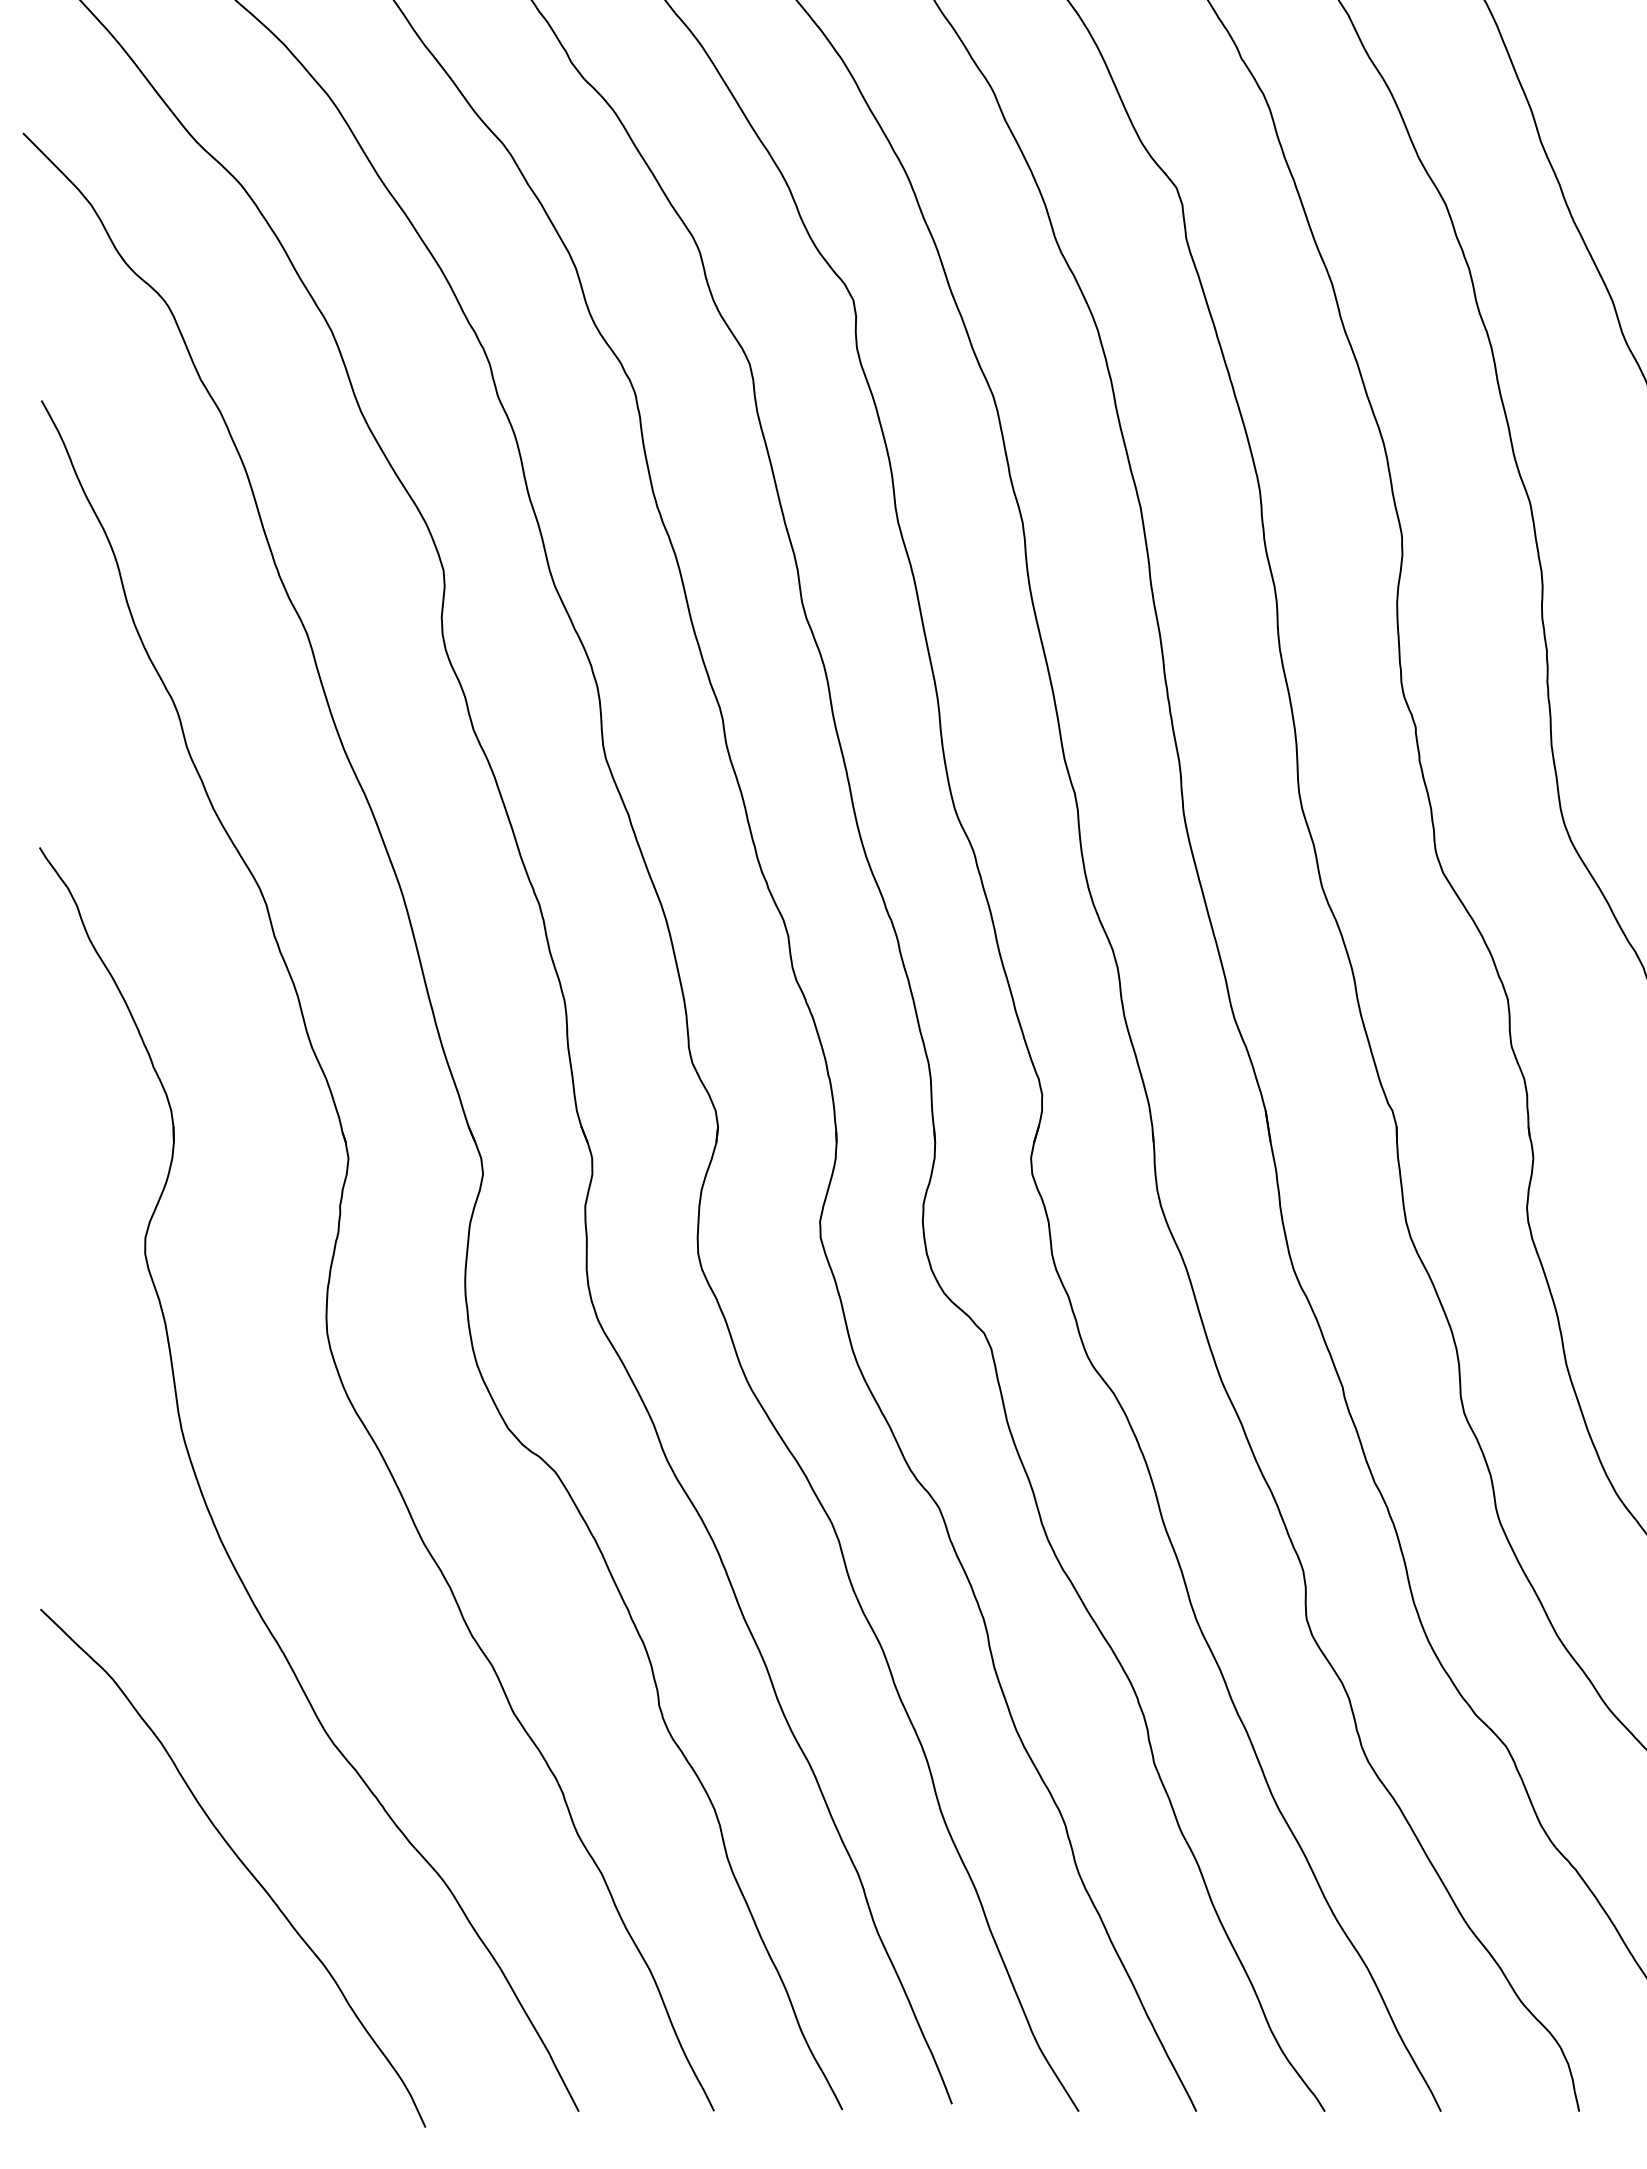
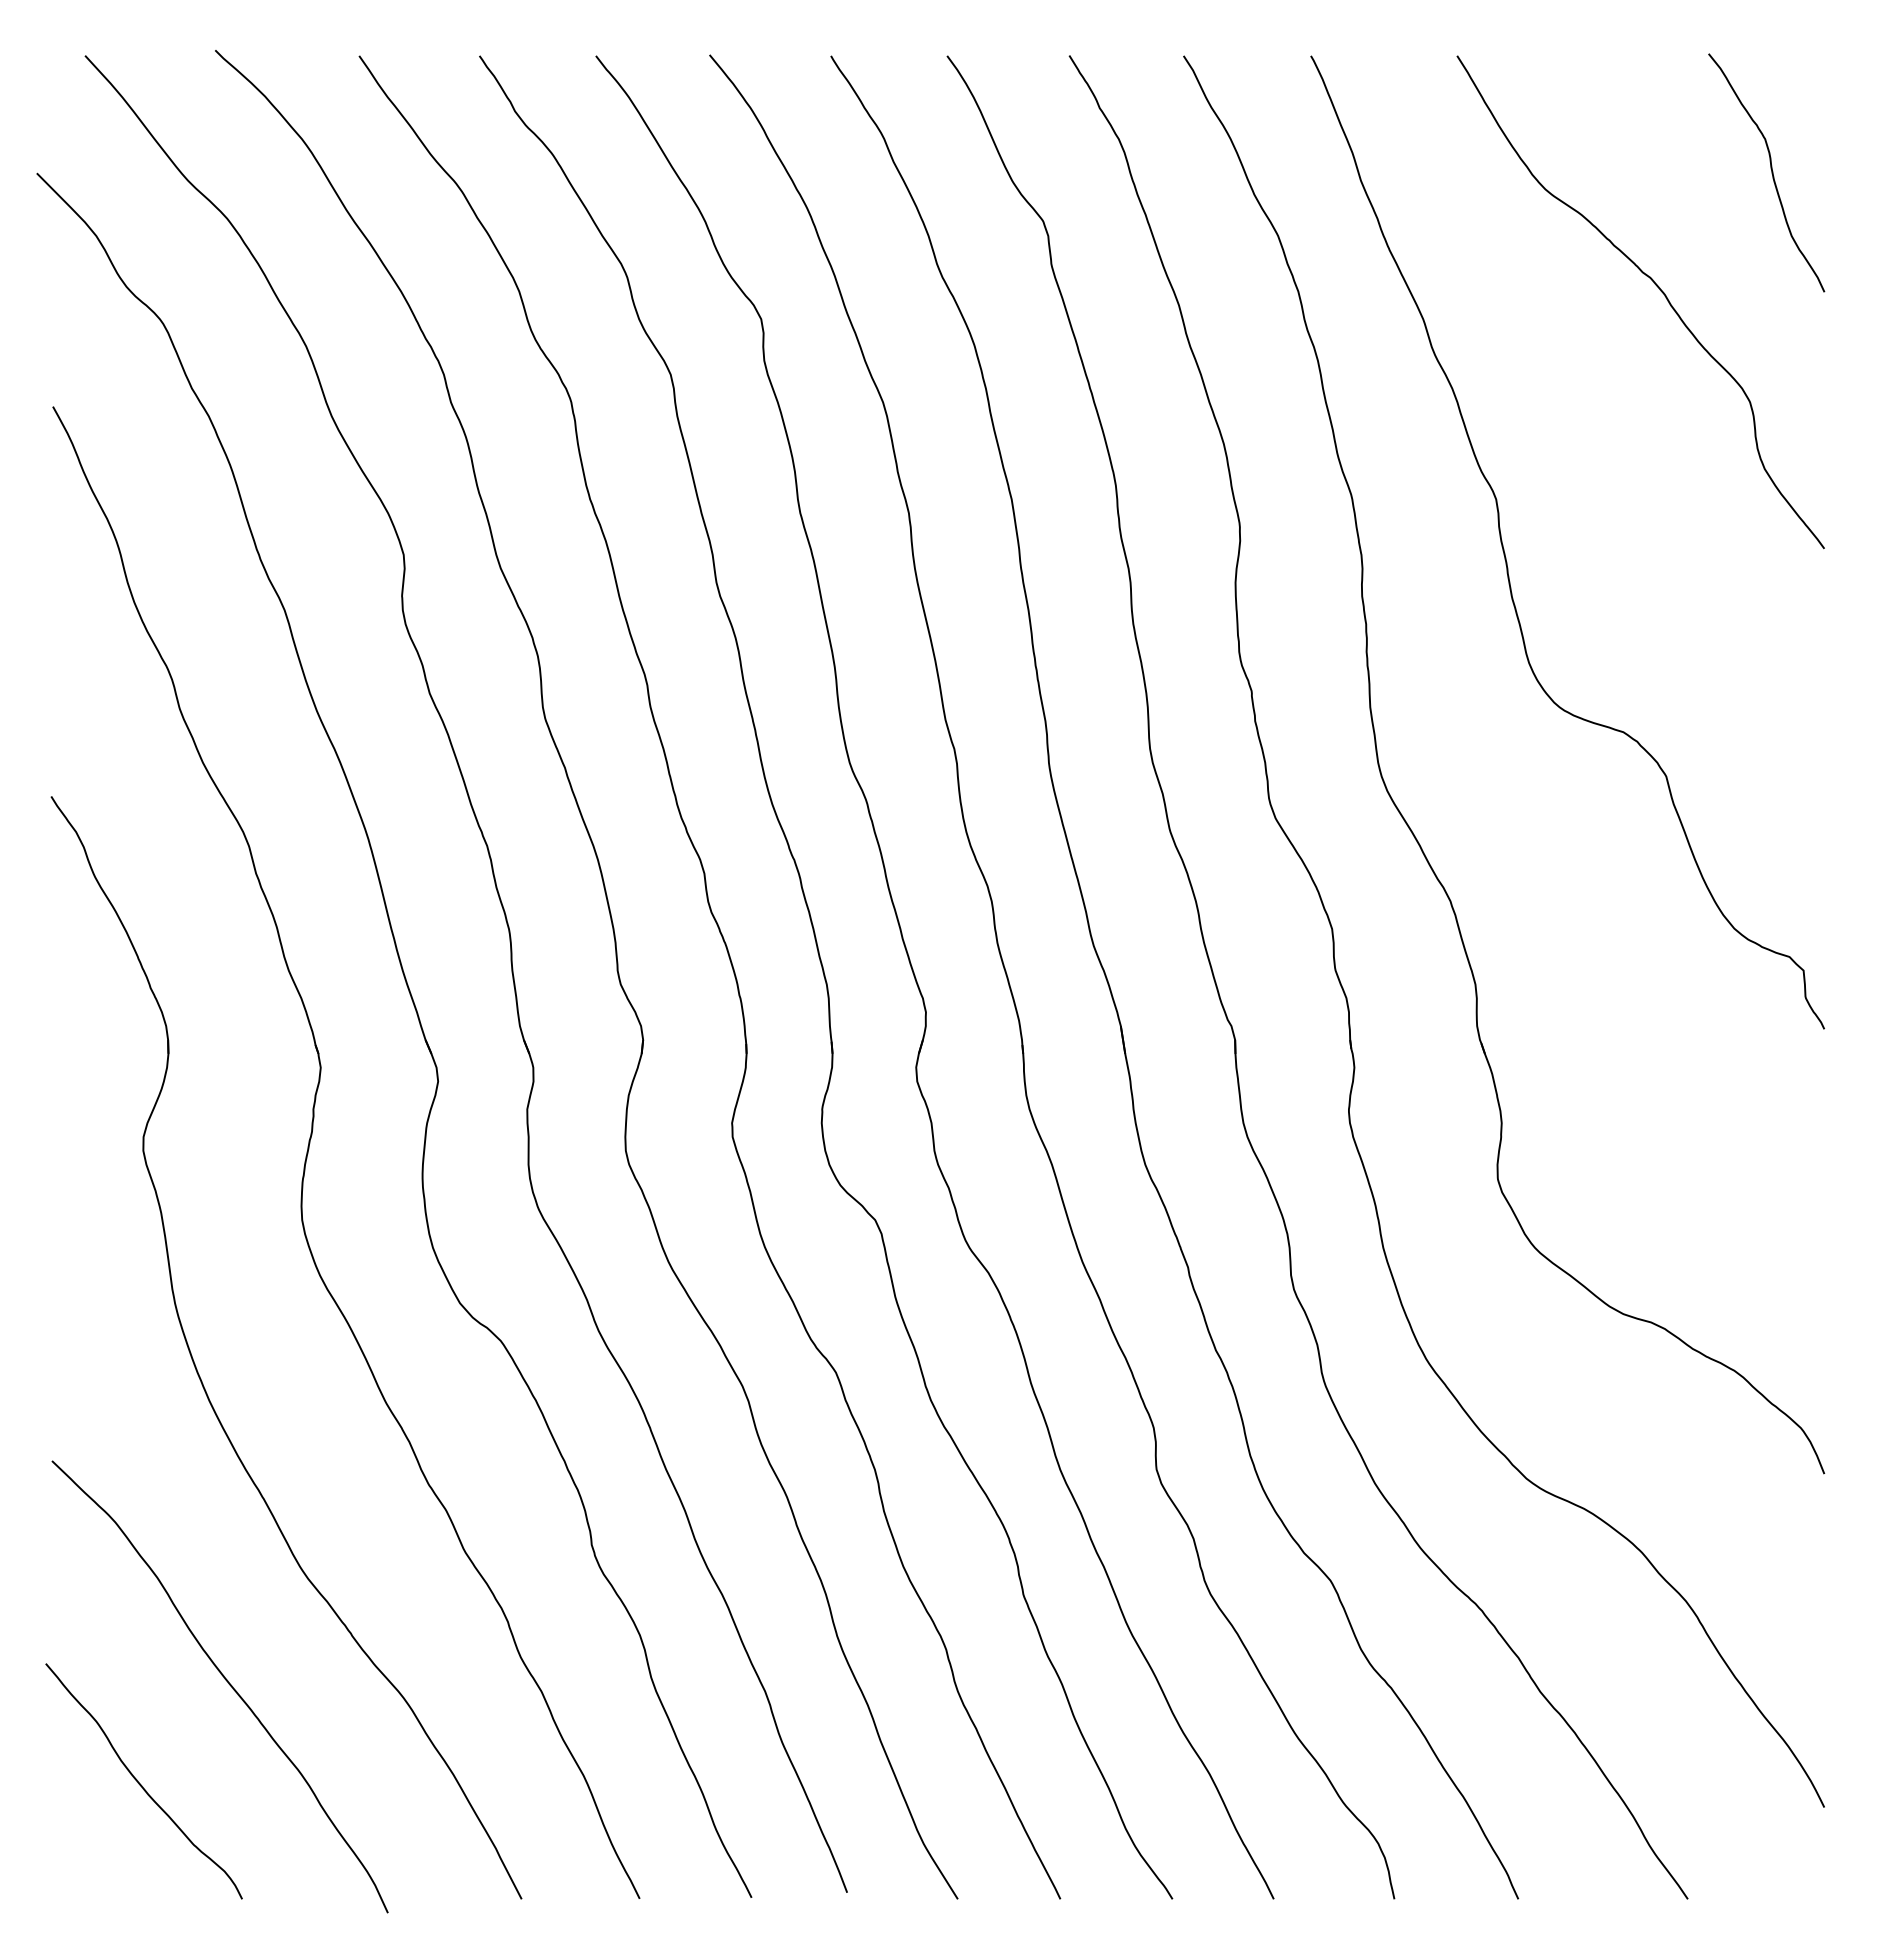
curve: (141, 1978) -> (140, 1783), added

